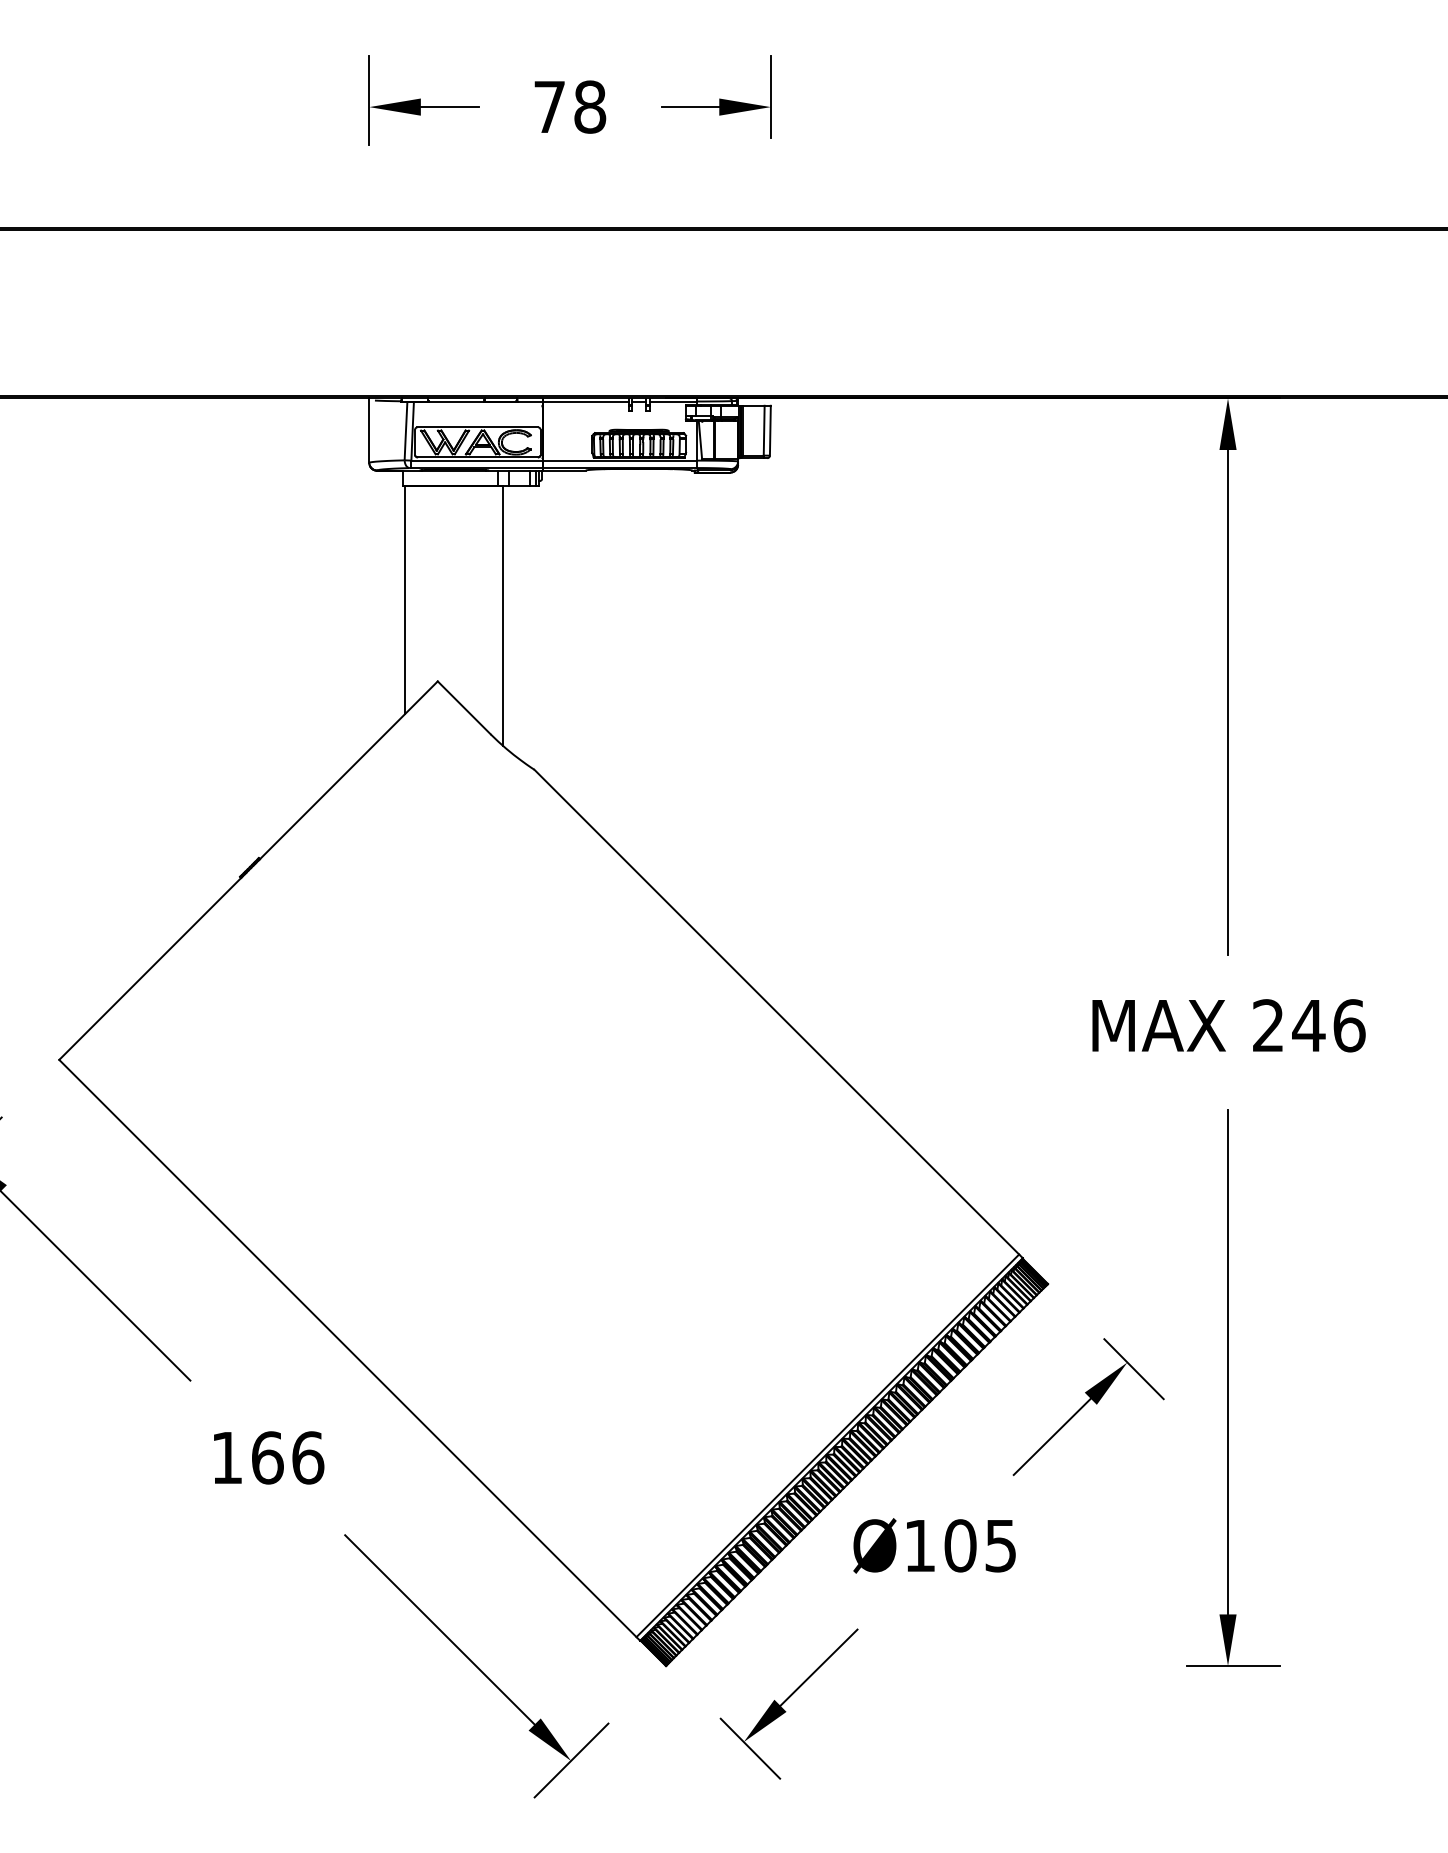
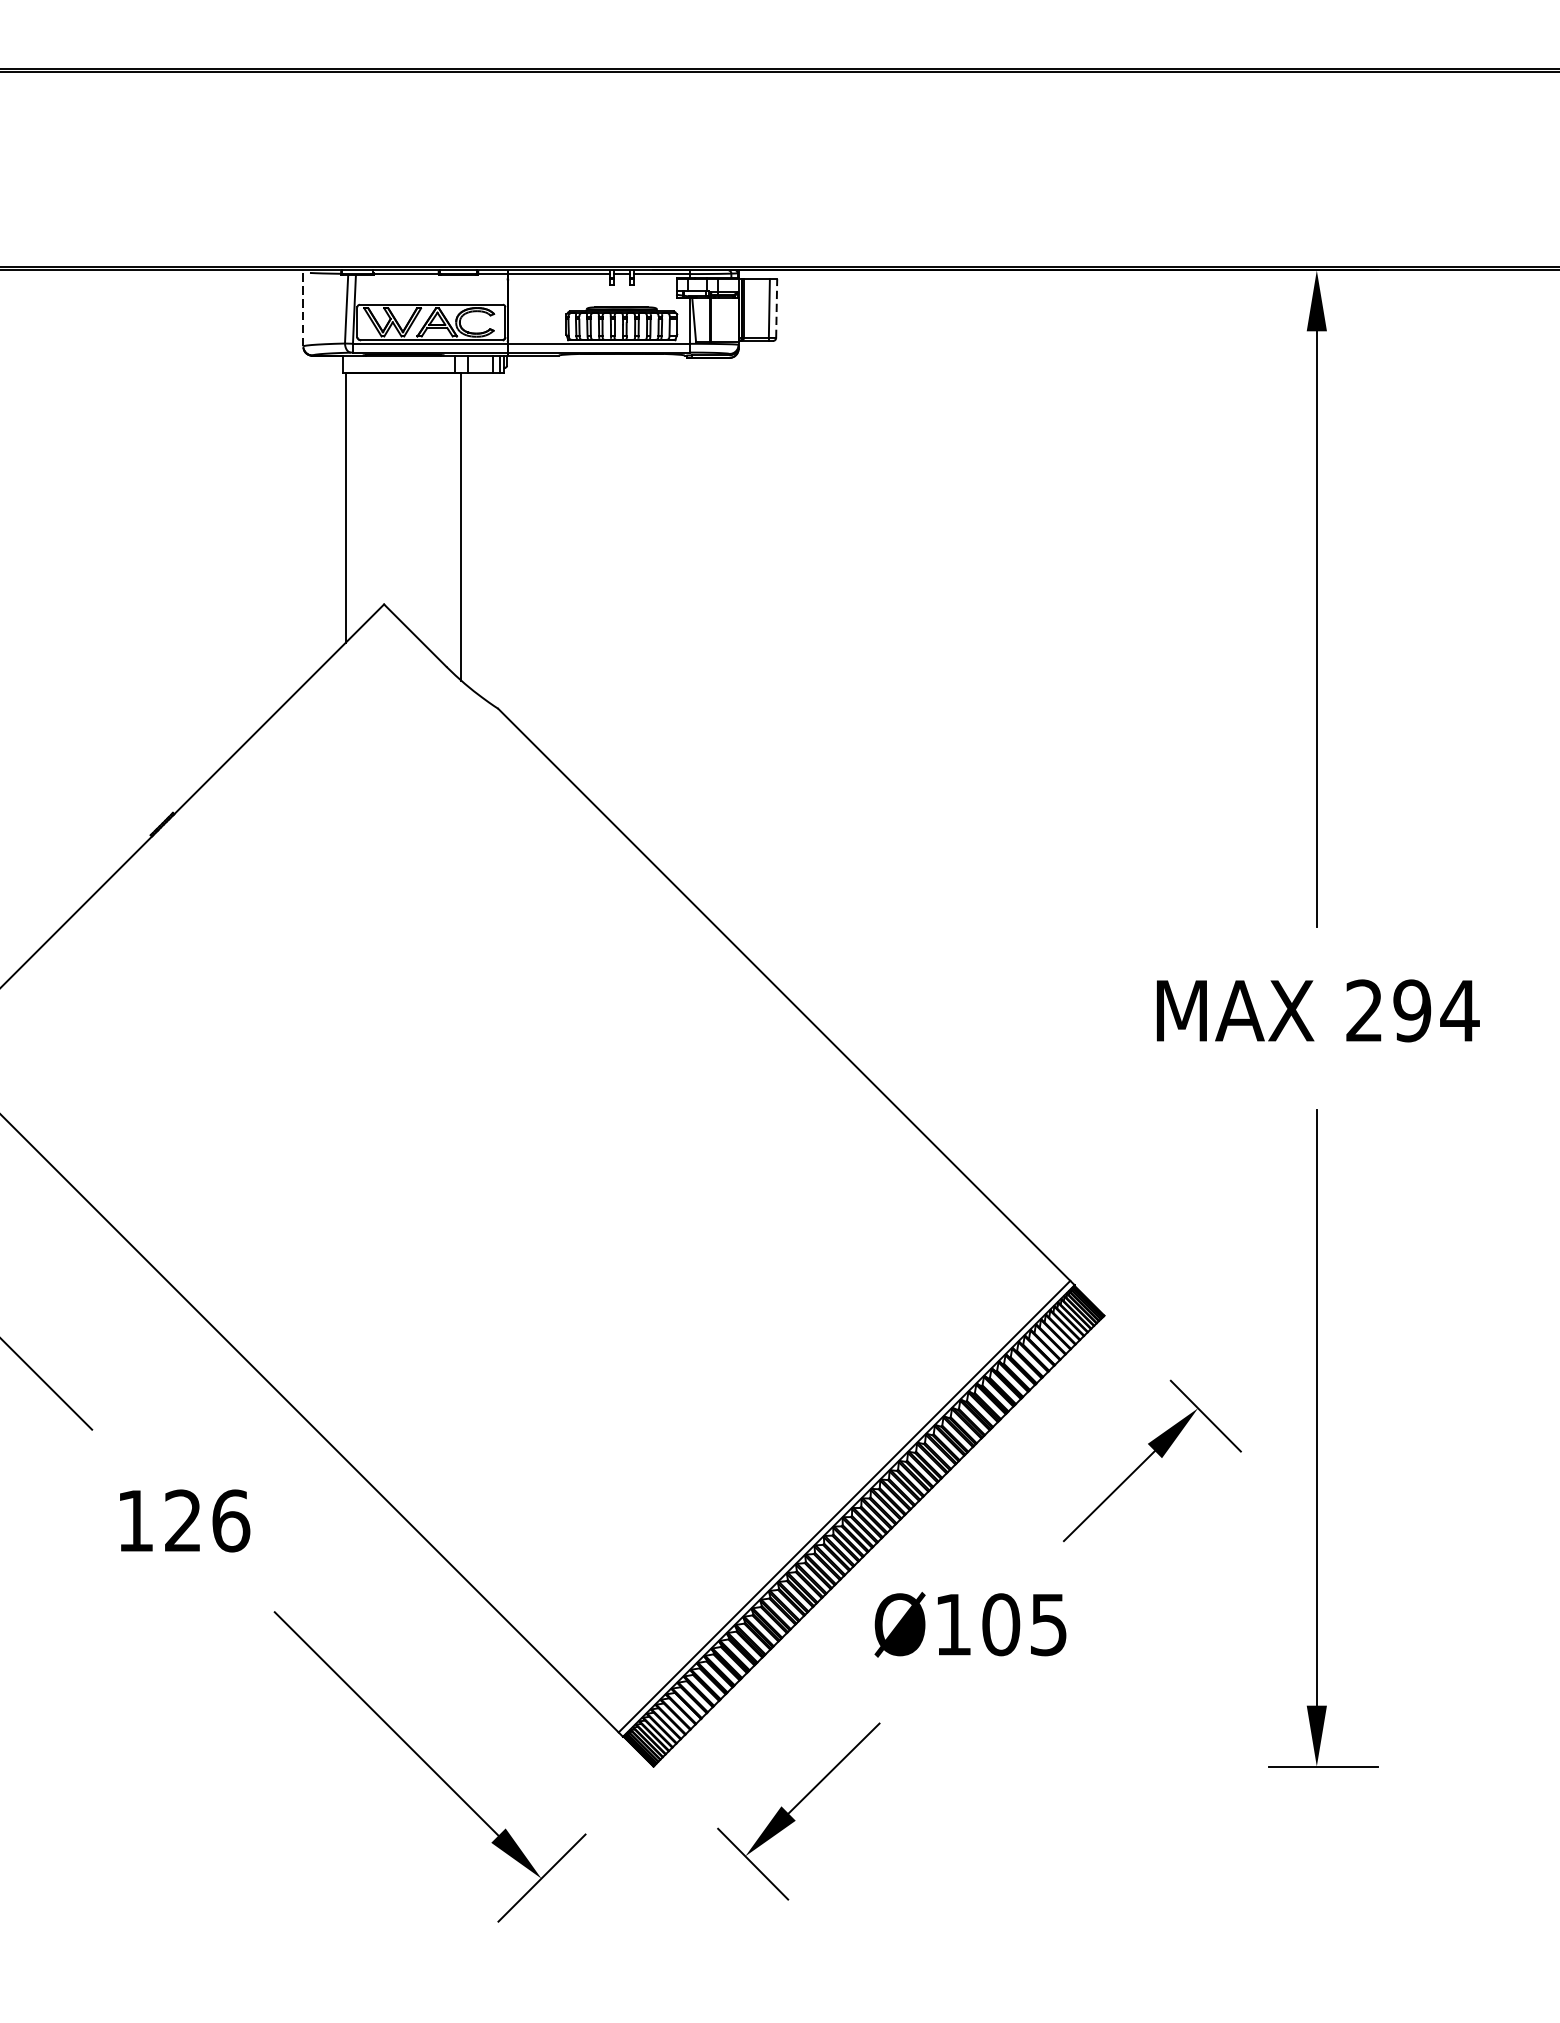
line: (369, 430) -> (303, 308), solid -> dashed
line: (770, 430) -> (776, 308), solid -> dashed
text: (1329, 1025) -> (1436, 1010), 246 -> 294
text: (267, 1457) -> (183, 1520), 166 -> 126

